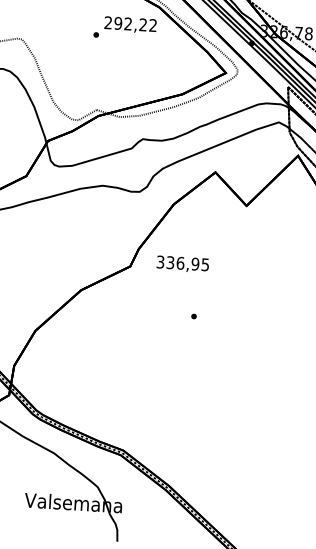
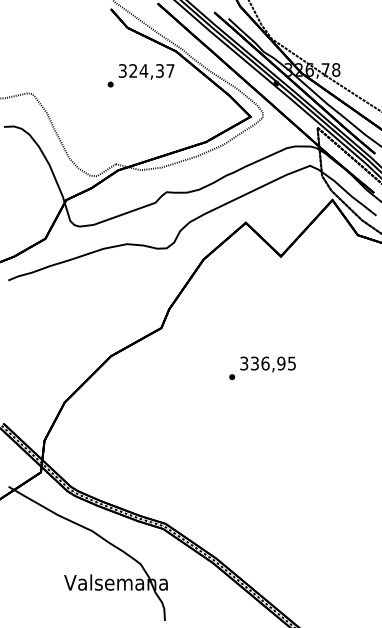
text: (130, 23) -> (146, 70), 292,22 -> 324,37
text: (182, 264) -> (267, 364), moved

